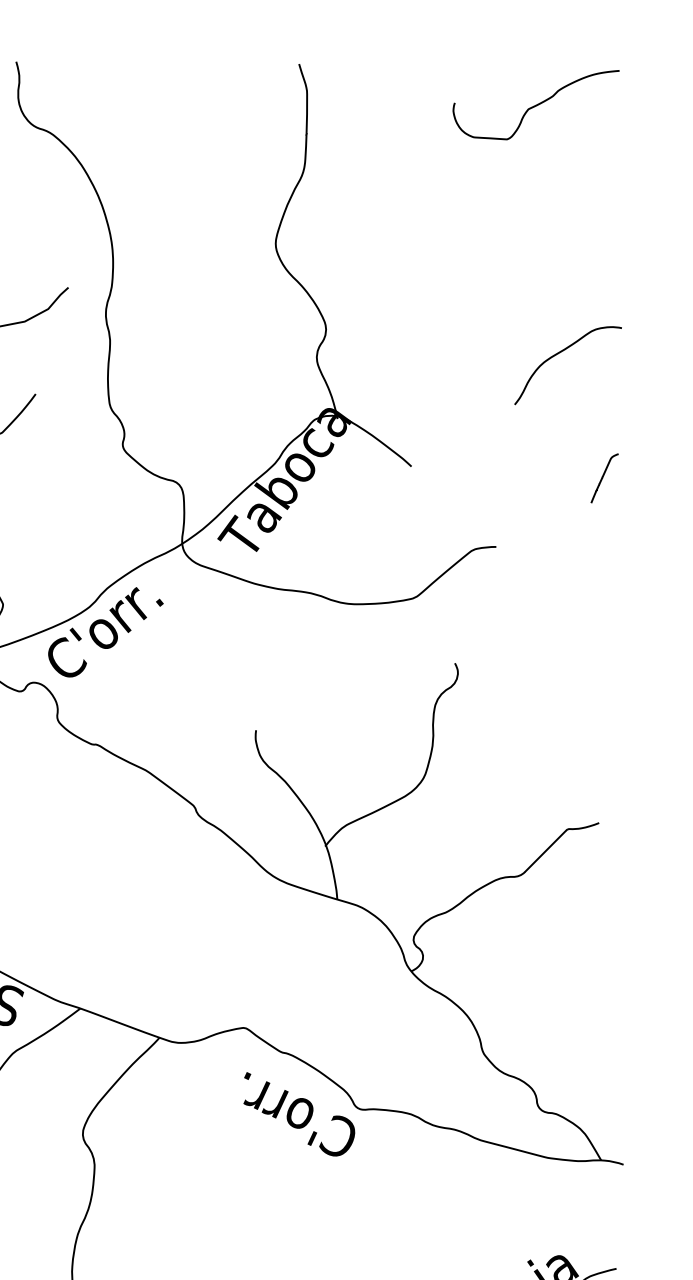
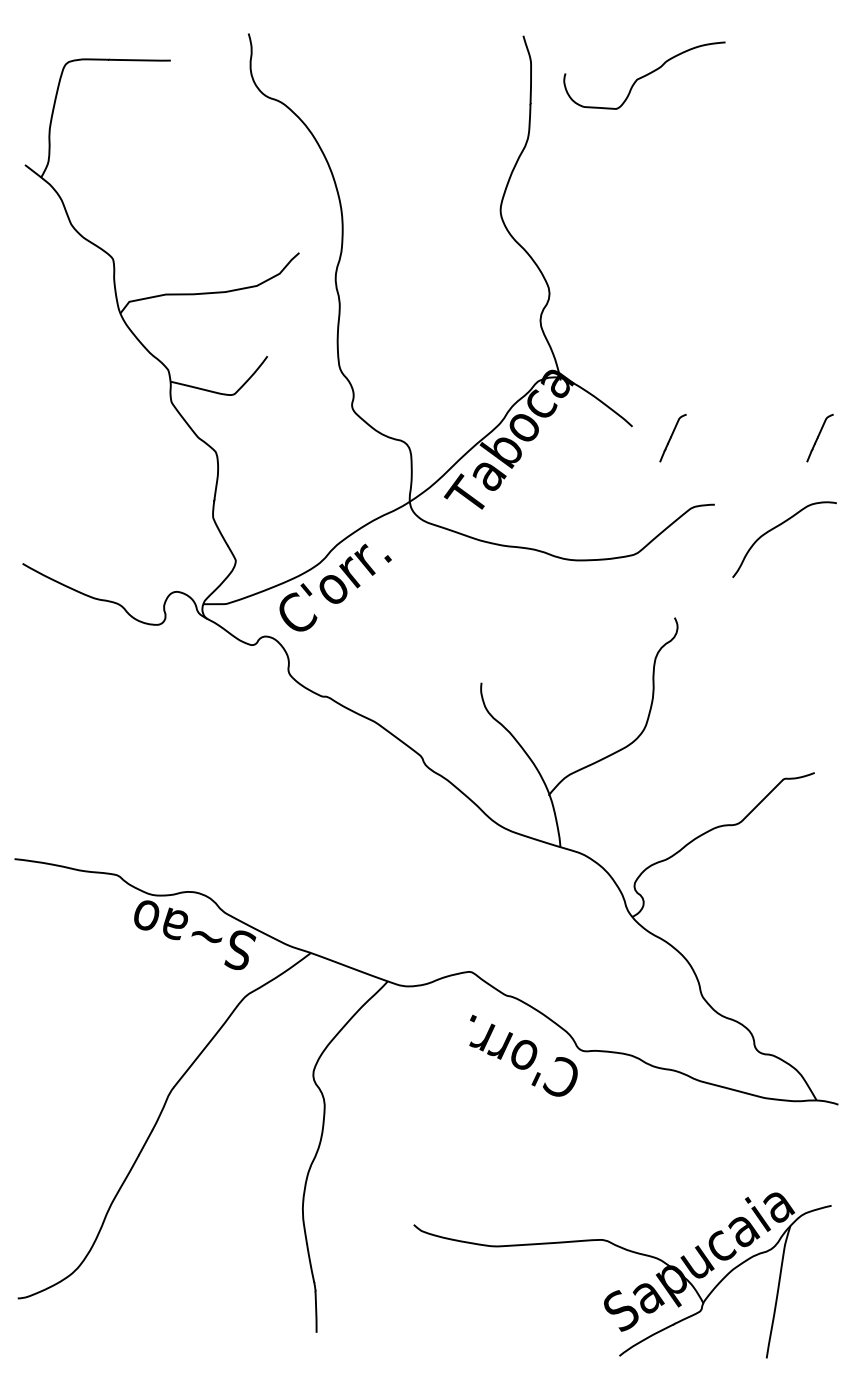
curve: (536, 104) -> (644, 75), moved
curve: (560, 353) -> (777, 527), moved
curve: (451, 478) -> (671, 438), added

